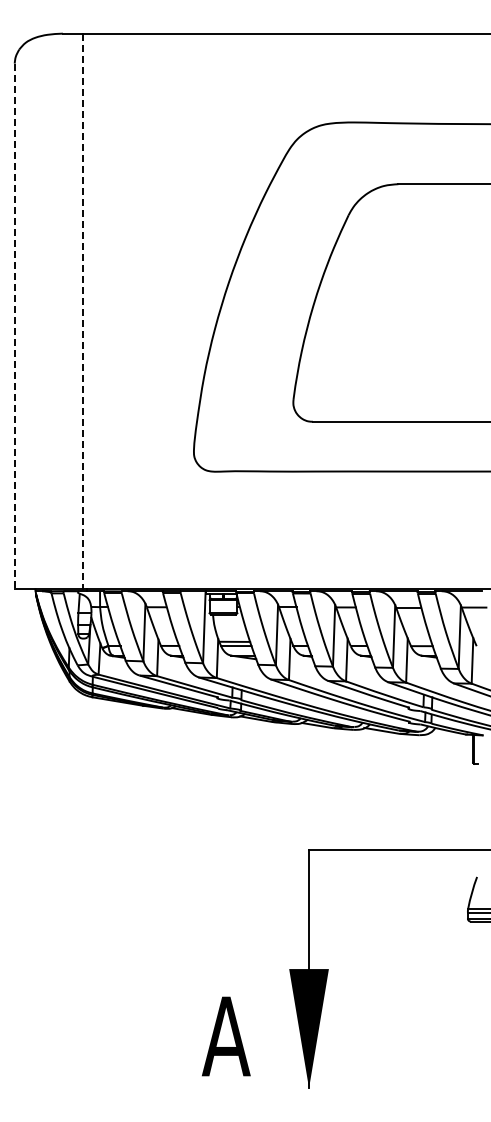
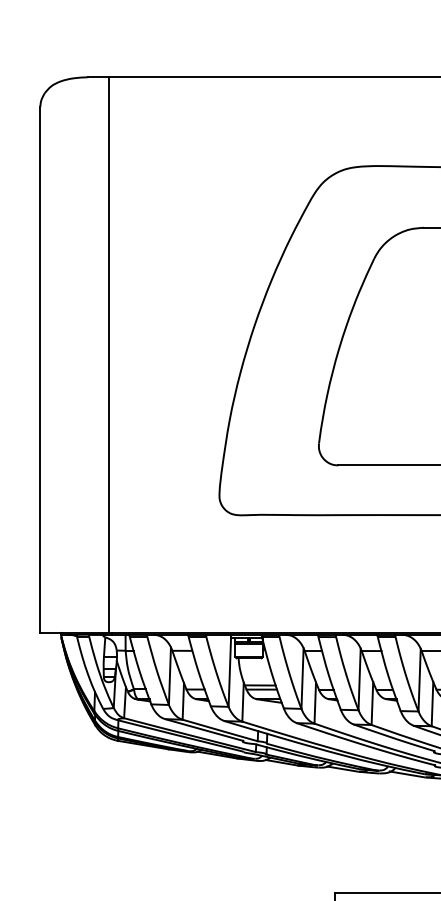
line: (83, 311) -> (109, 355), dashed -> solid
line: (14, 326) -> (40, 370), dashed -> solid

